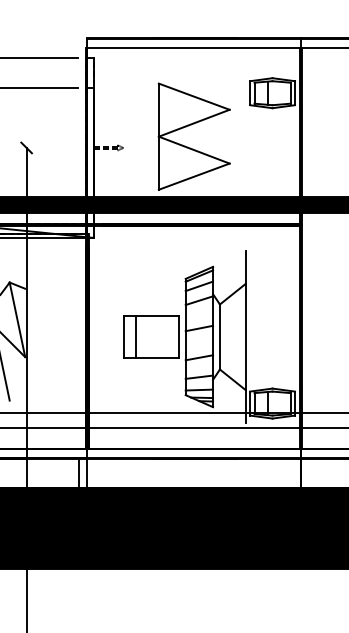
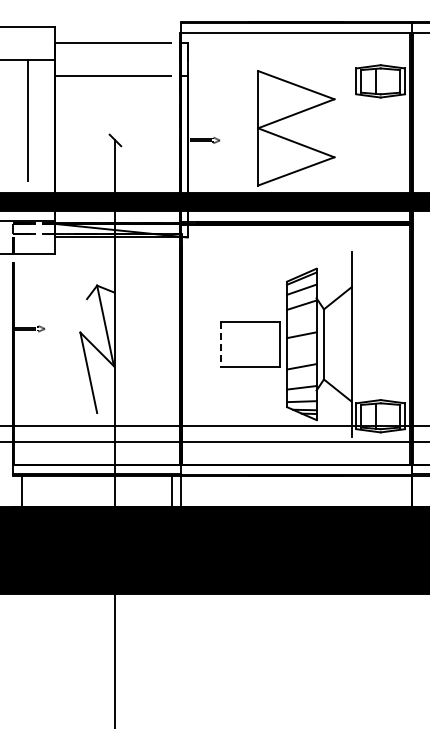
line: (124, 337) -> (220, 344), solid -> dashed
line: (136, 337) -> (233, 344), removed

